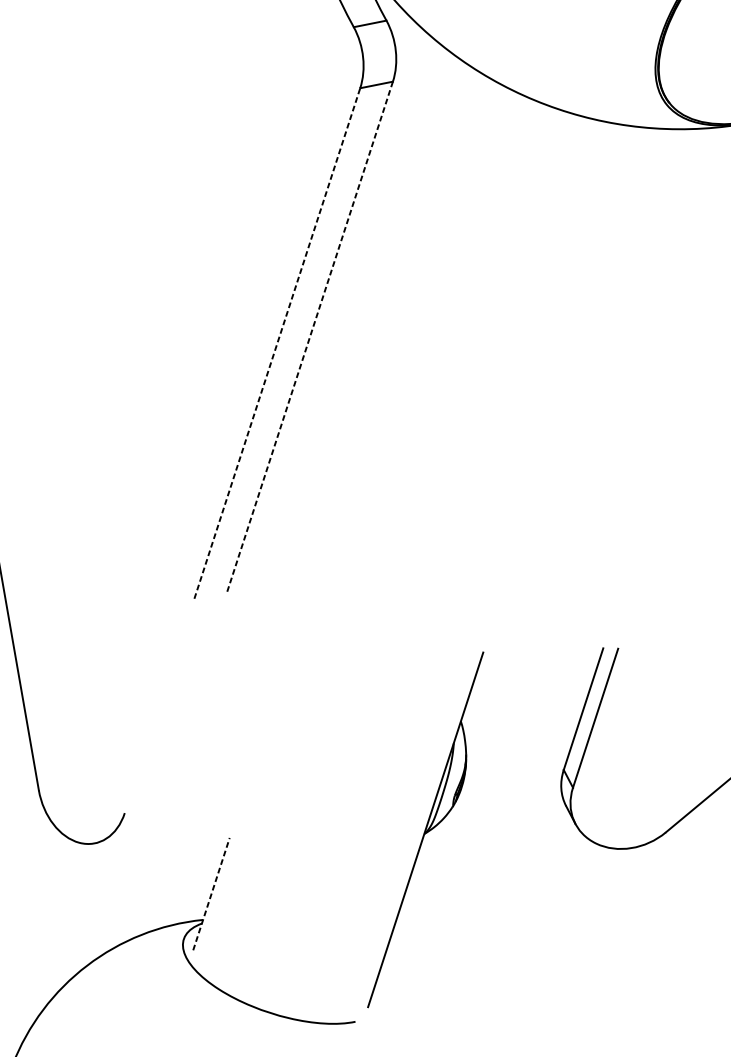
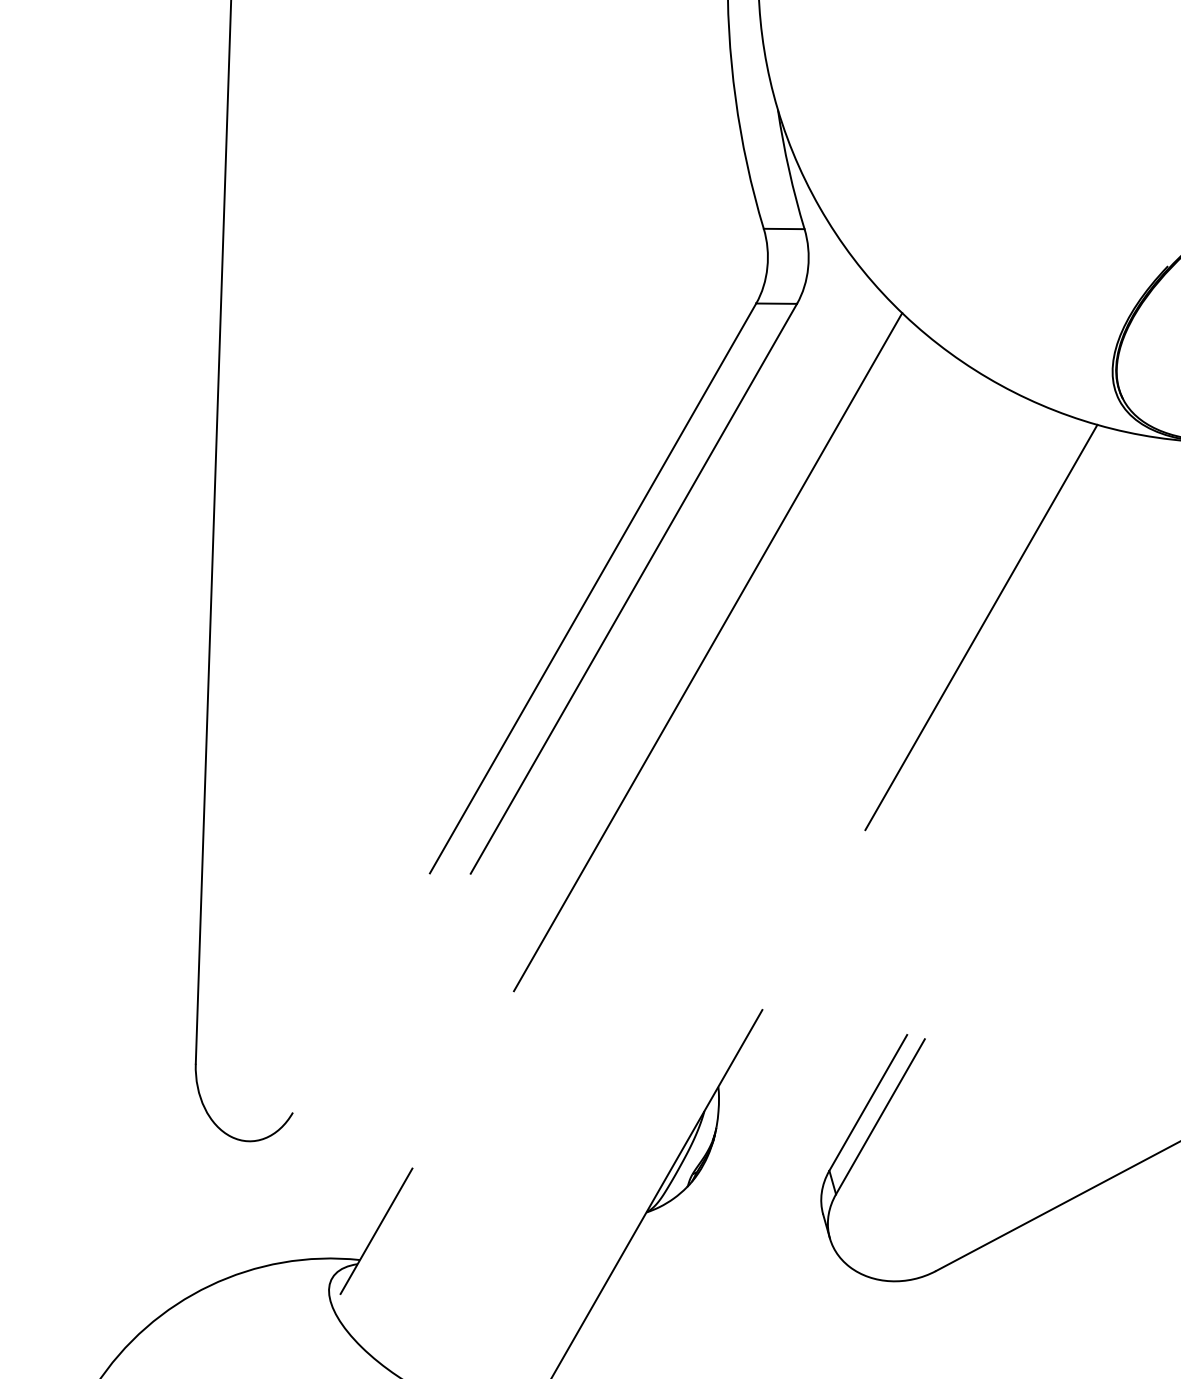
line: (594, 309) -> (981, 627), added
line: (309, 337) -> (633, 589), dashed -> solid
line: (277, 343) -> (593, 588), dashed -> solid
line: (379, 375) -> (707, 652), added
line: (211, 893) -> (376, 1230), dashed -> solid

